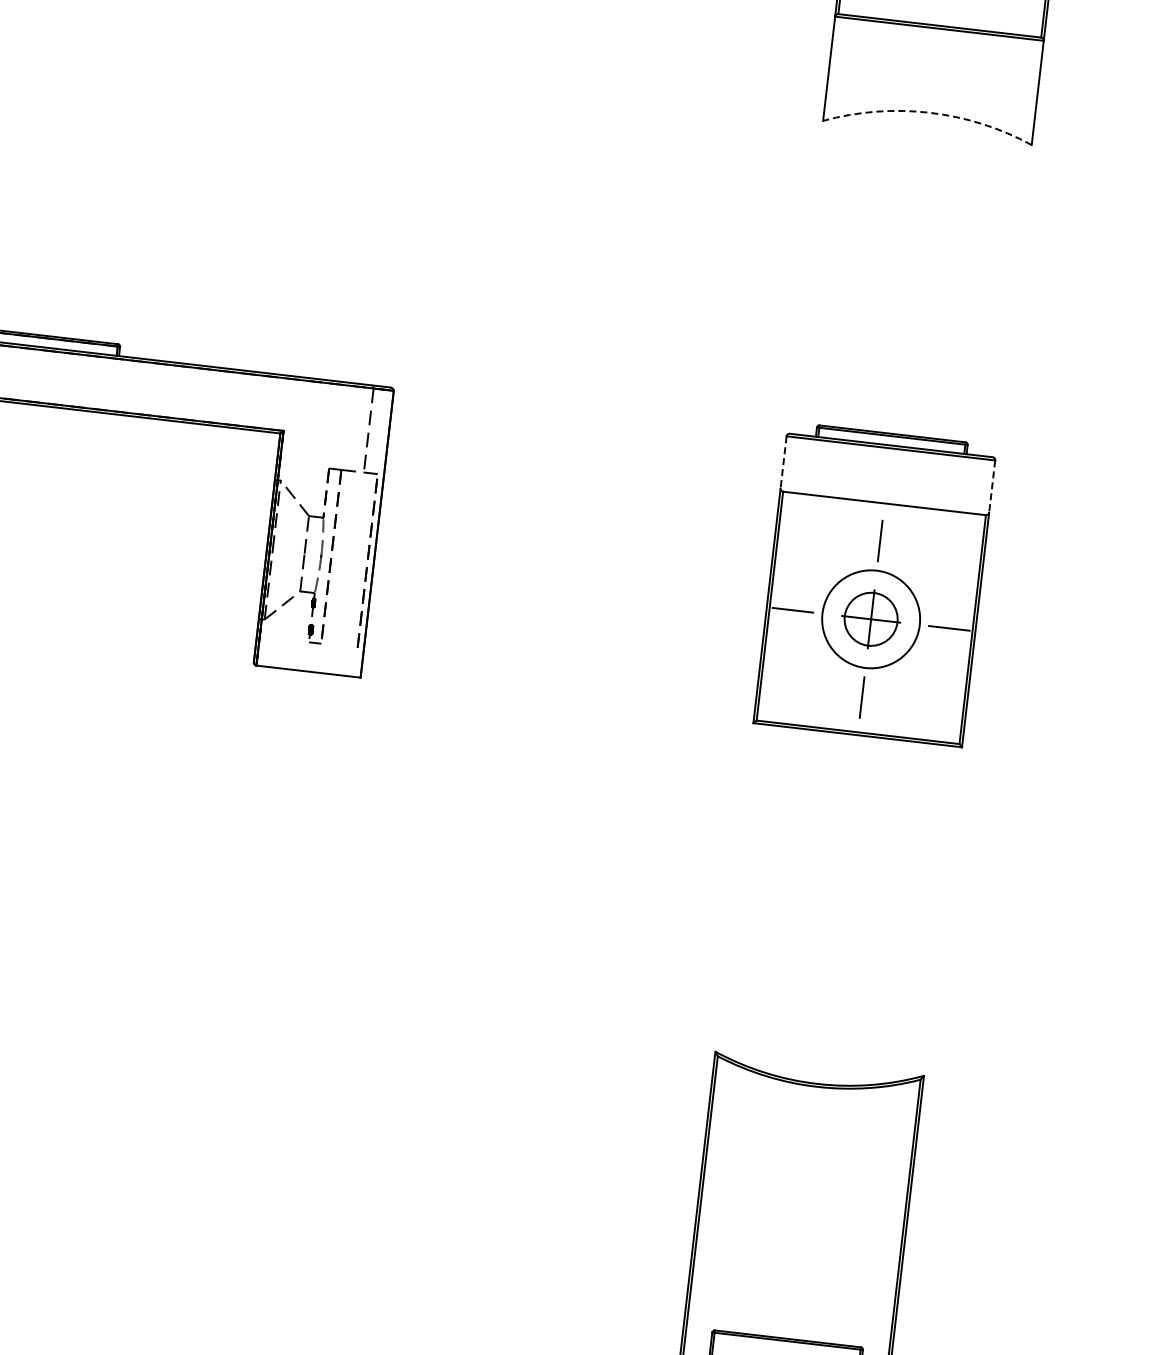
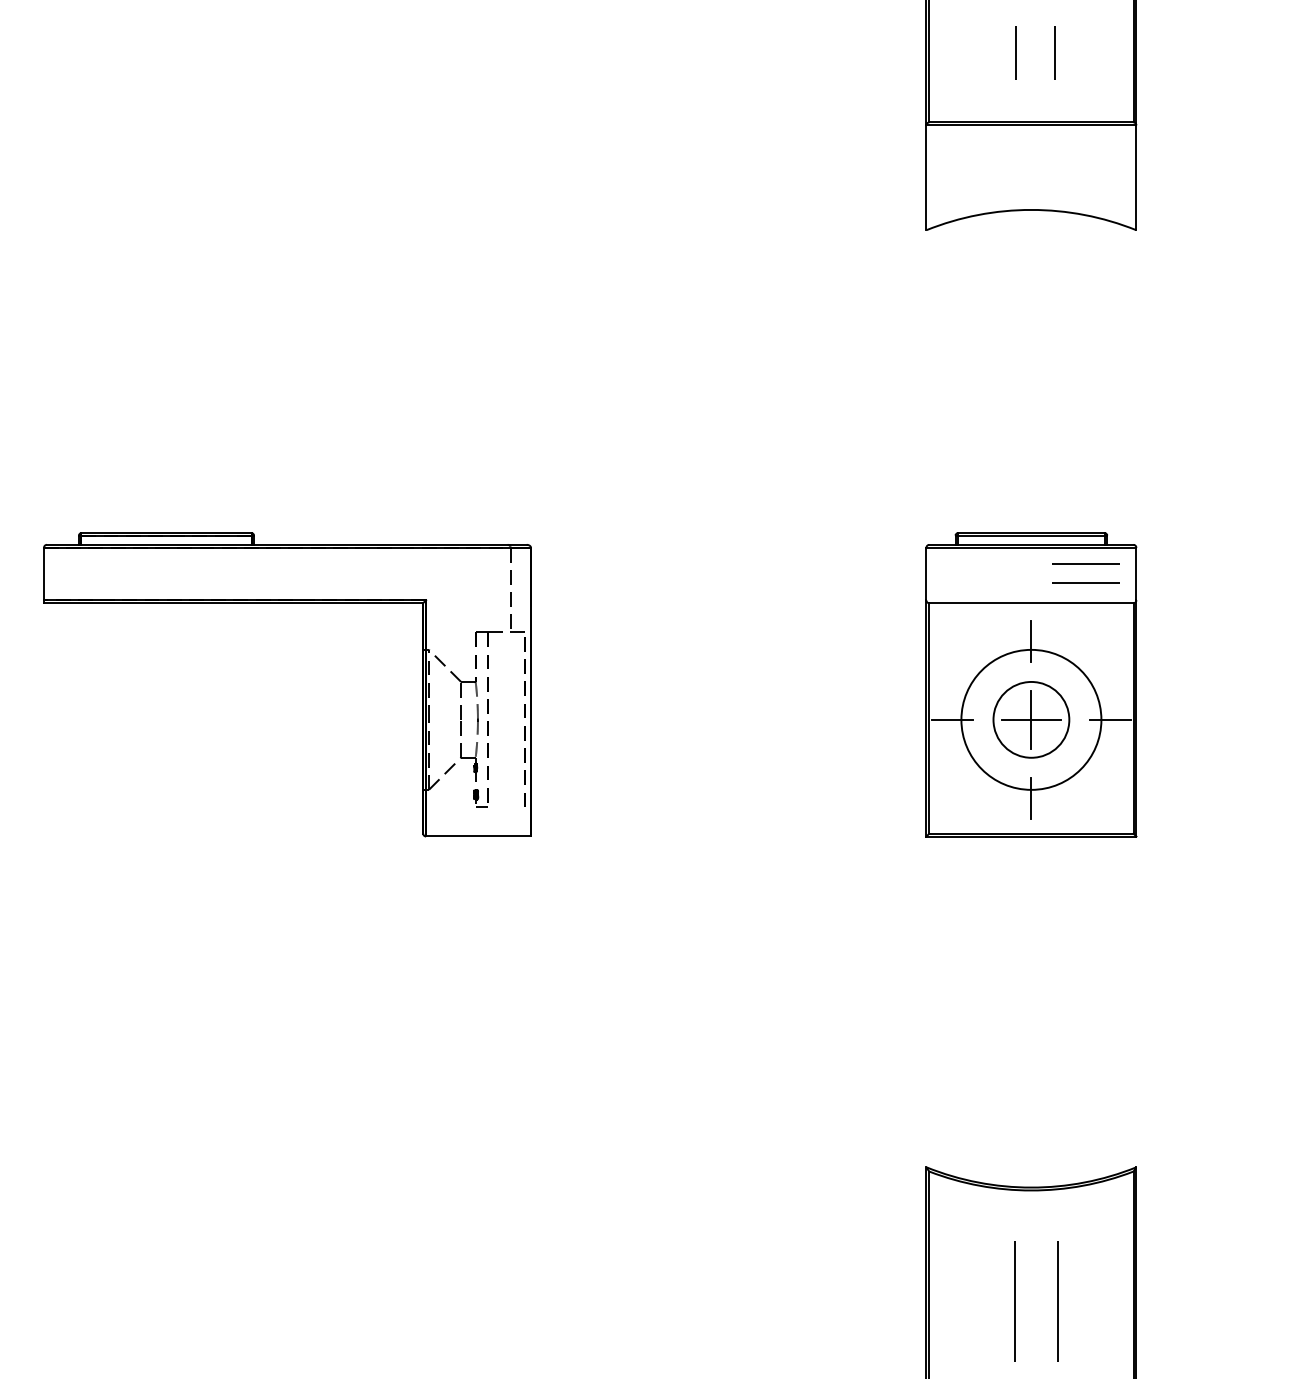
arc: (929, 112) -> (1031, 209), dashed -> solid
line: (783, 462) -> (926, 574), dashed -> solid
line: (943, 471) -> (1086, 564), added
line: (992, 487) -> (1136, 574), dashed -> solid
line: (941, 489) -> (1086, 582), added
circle: (871, 618) -> (1031, 719), size x1.43
circle: (871, 618) -> (1031, 719), size x1.43
line: (787, 1195) -> (1014, 1301), added
line: (831, 1200) -> (1058, 1301), added

